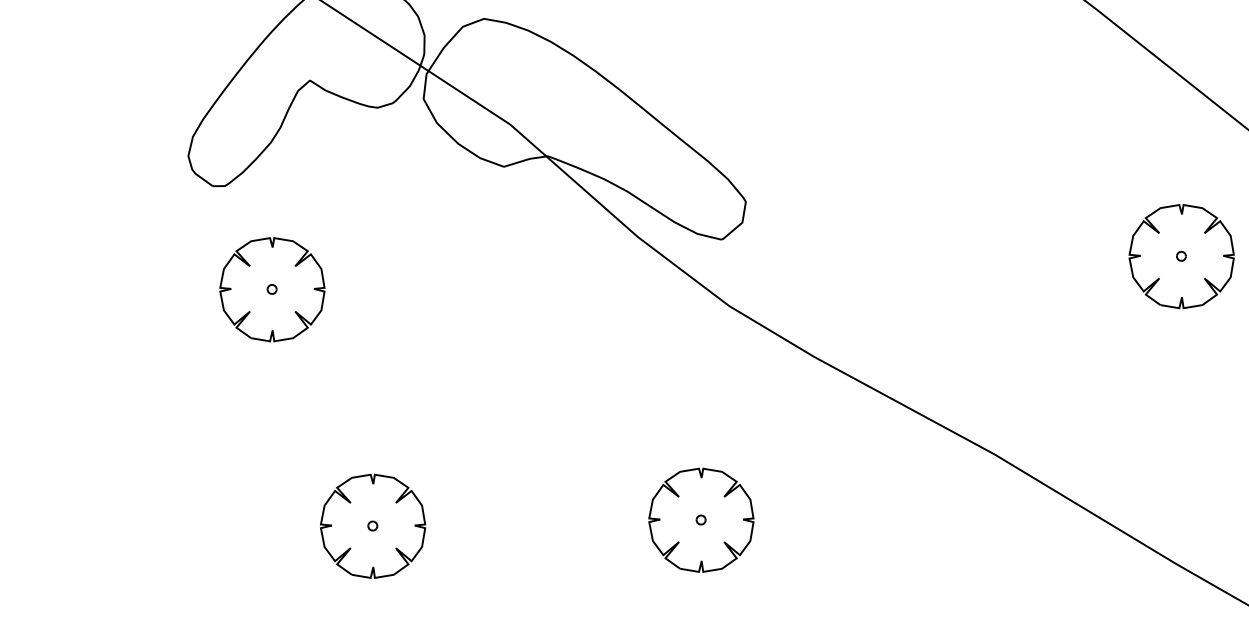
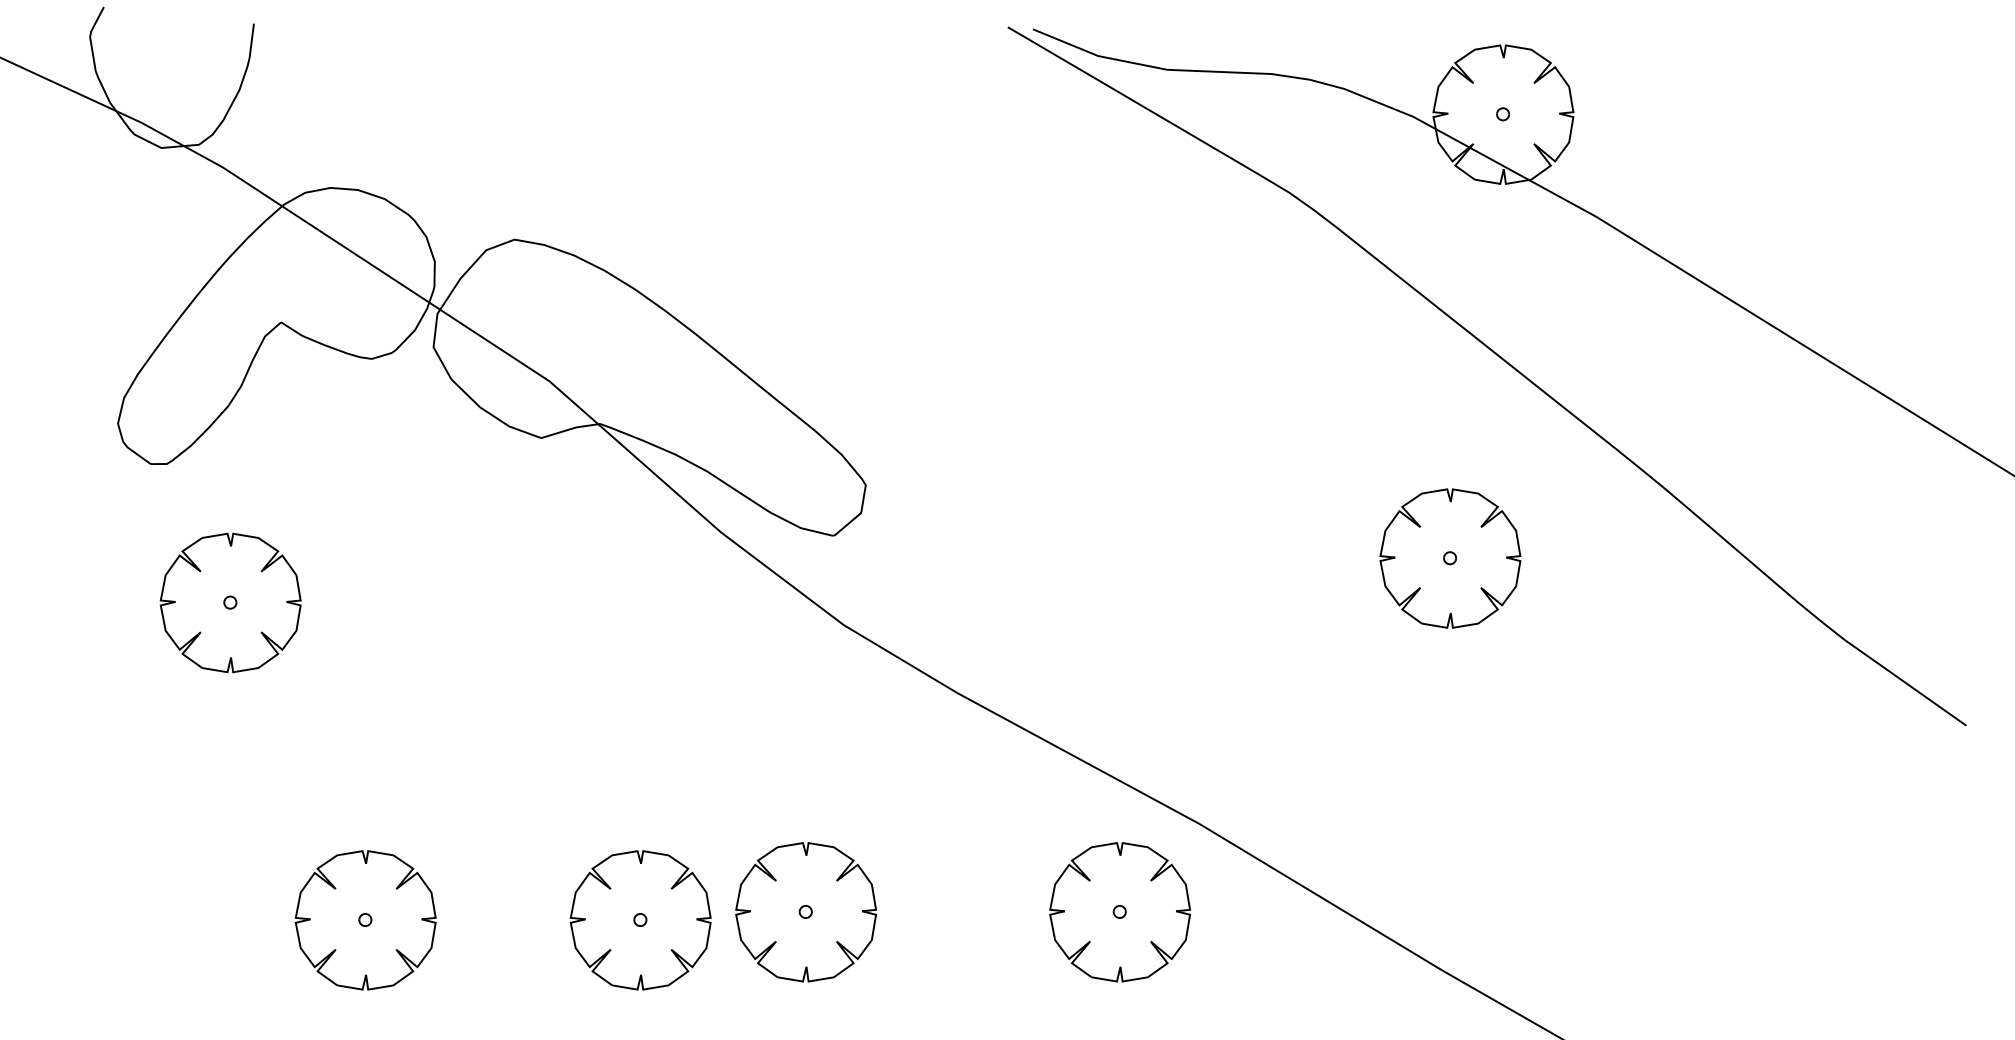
part: (935, 520) -> (1119, 912), added
part: (577, 526) -> (640, 920), added

